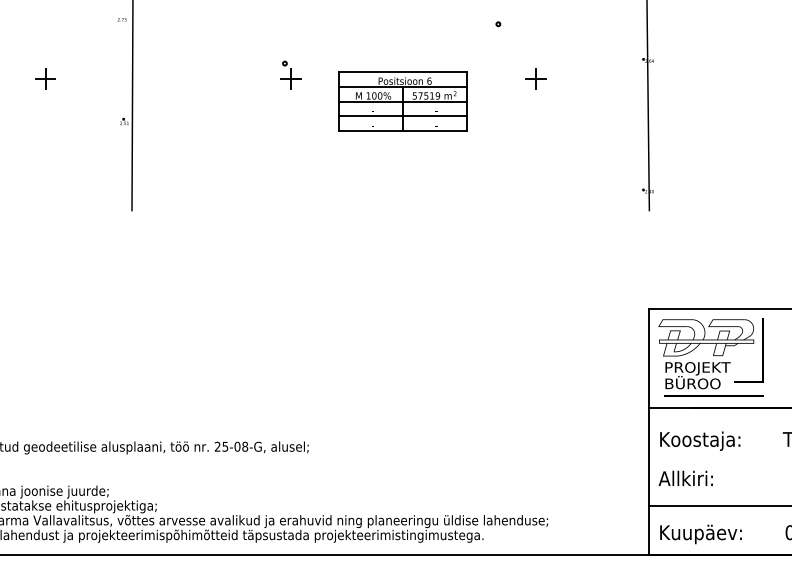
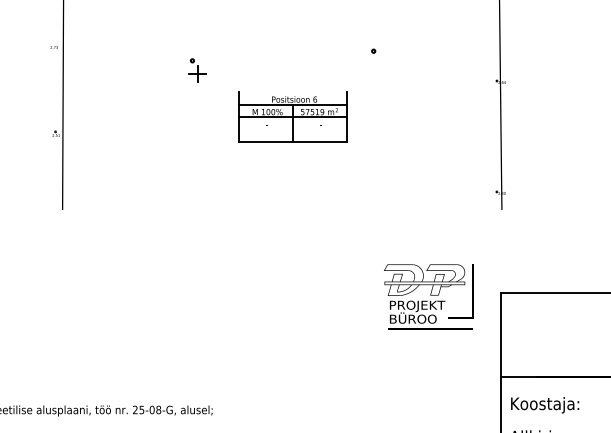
line: (402, 72) -> (292, 92), removed
part: (290, 74) -> (197, 70), moved
part: (535, 78) -> (405, 97), removed
line: (402, 116) -> (292, 129), removed
text: (710, 357) -> (428, 296), moved

